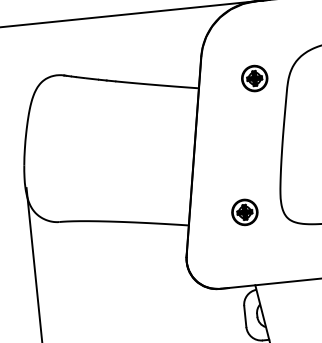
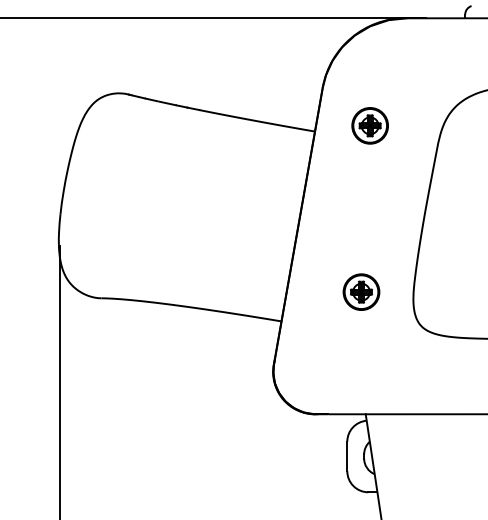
part: (254, 78) -> (369, 125), moved
part: (244, 211) -> (361, 291), moved

